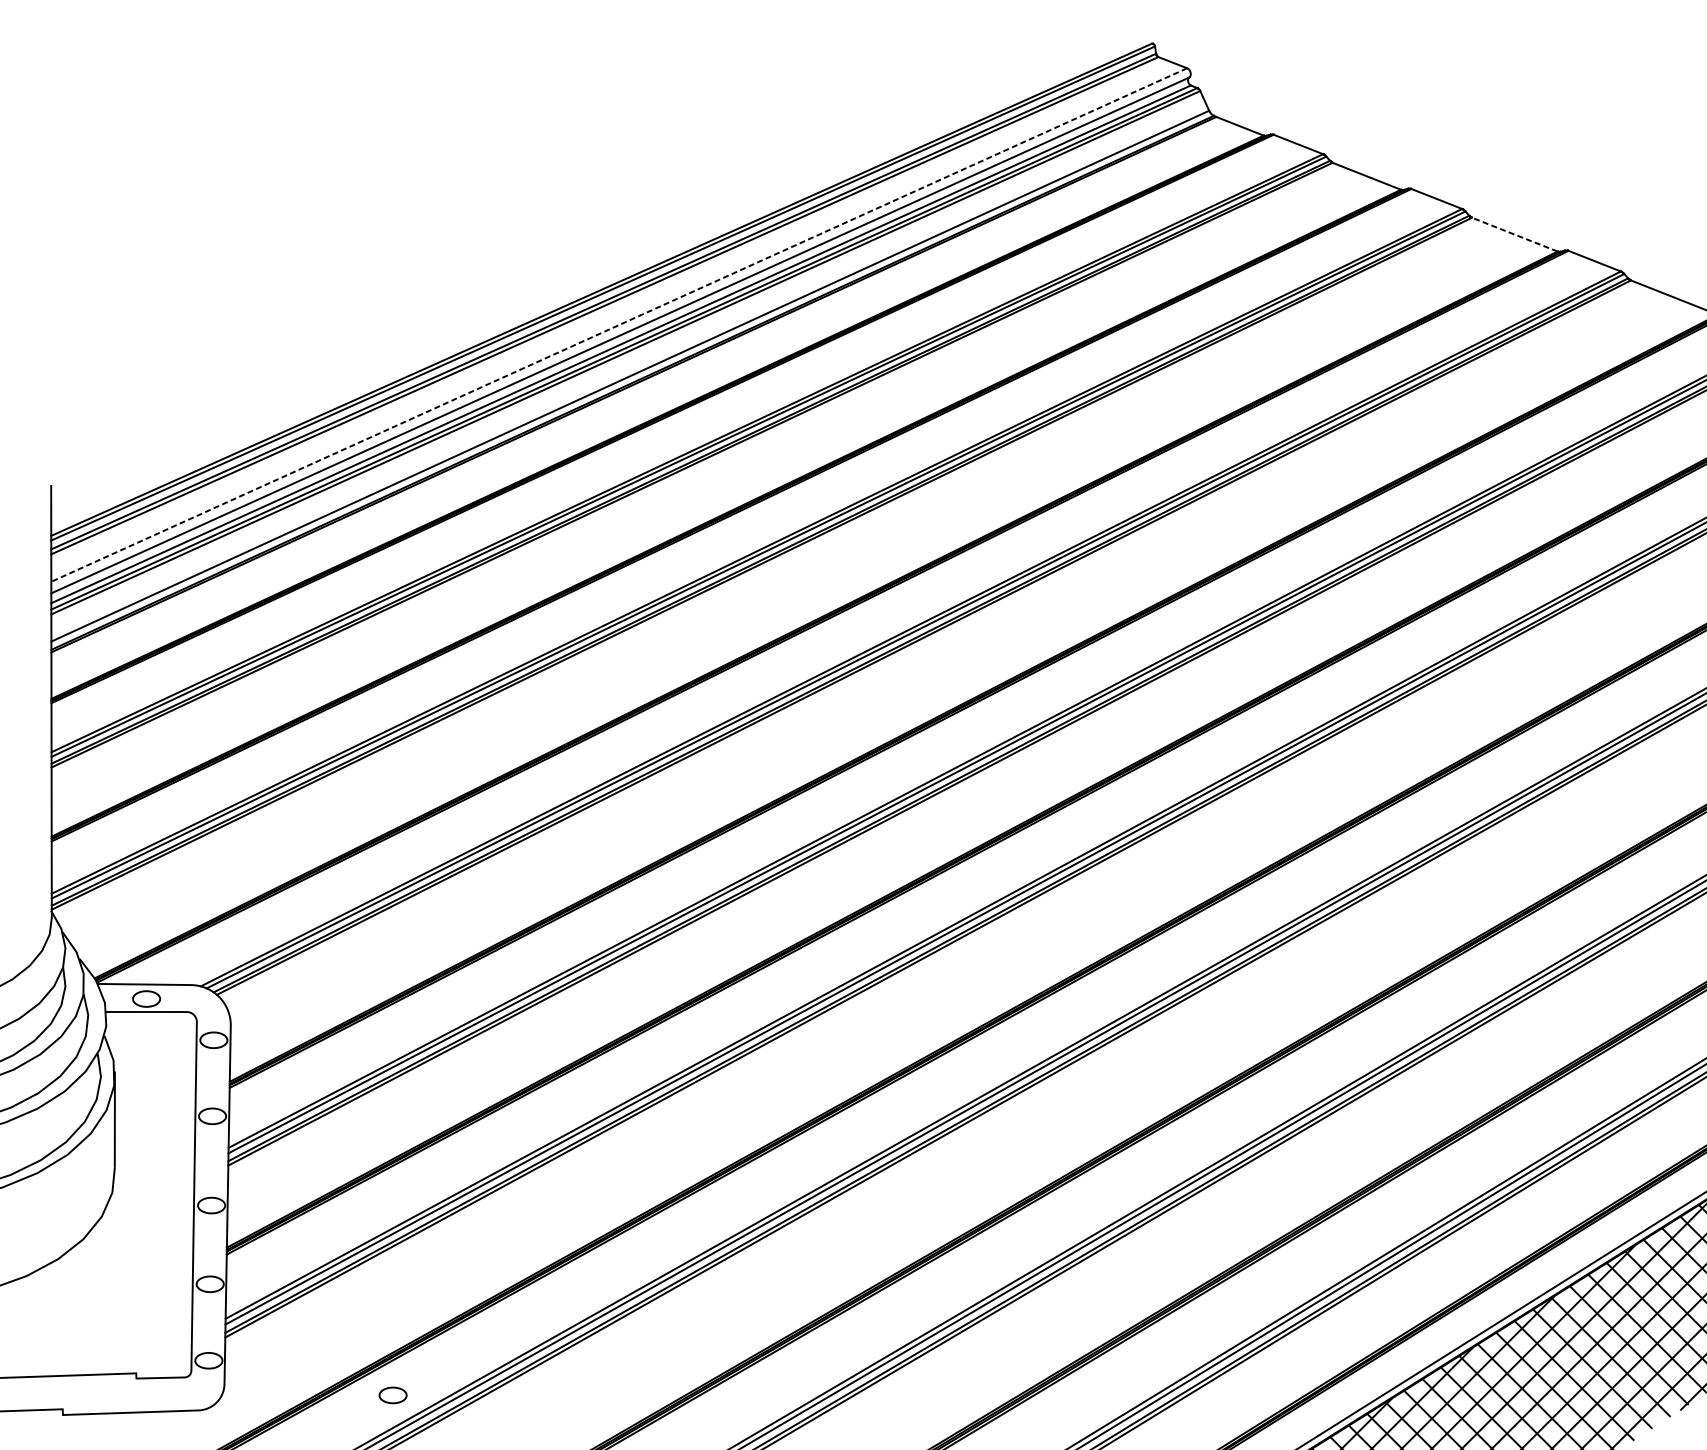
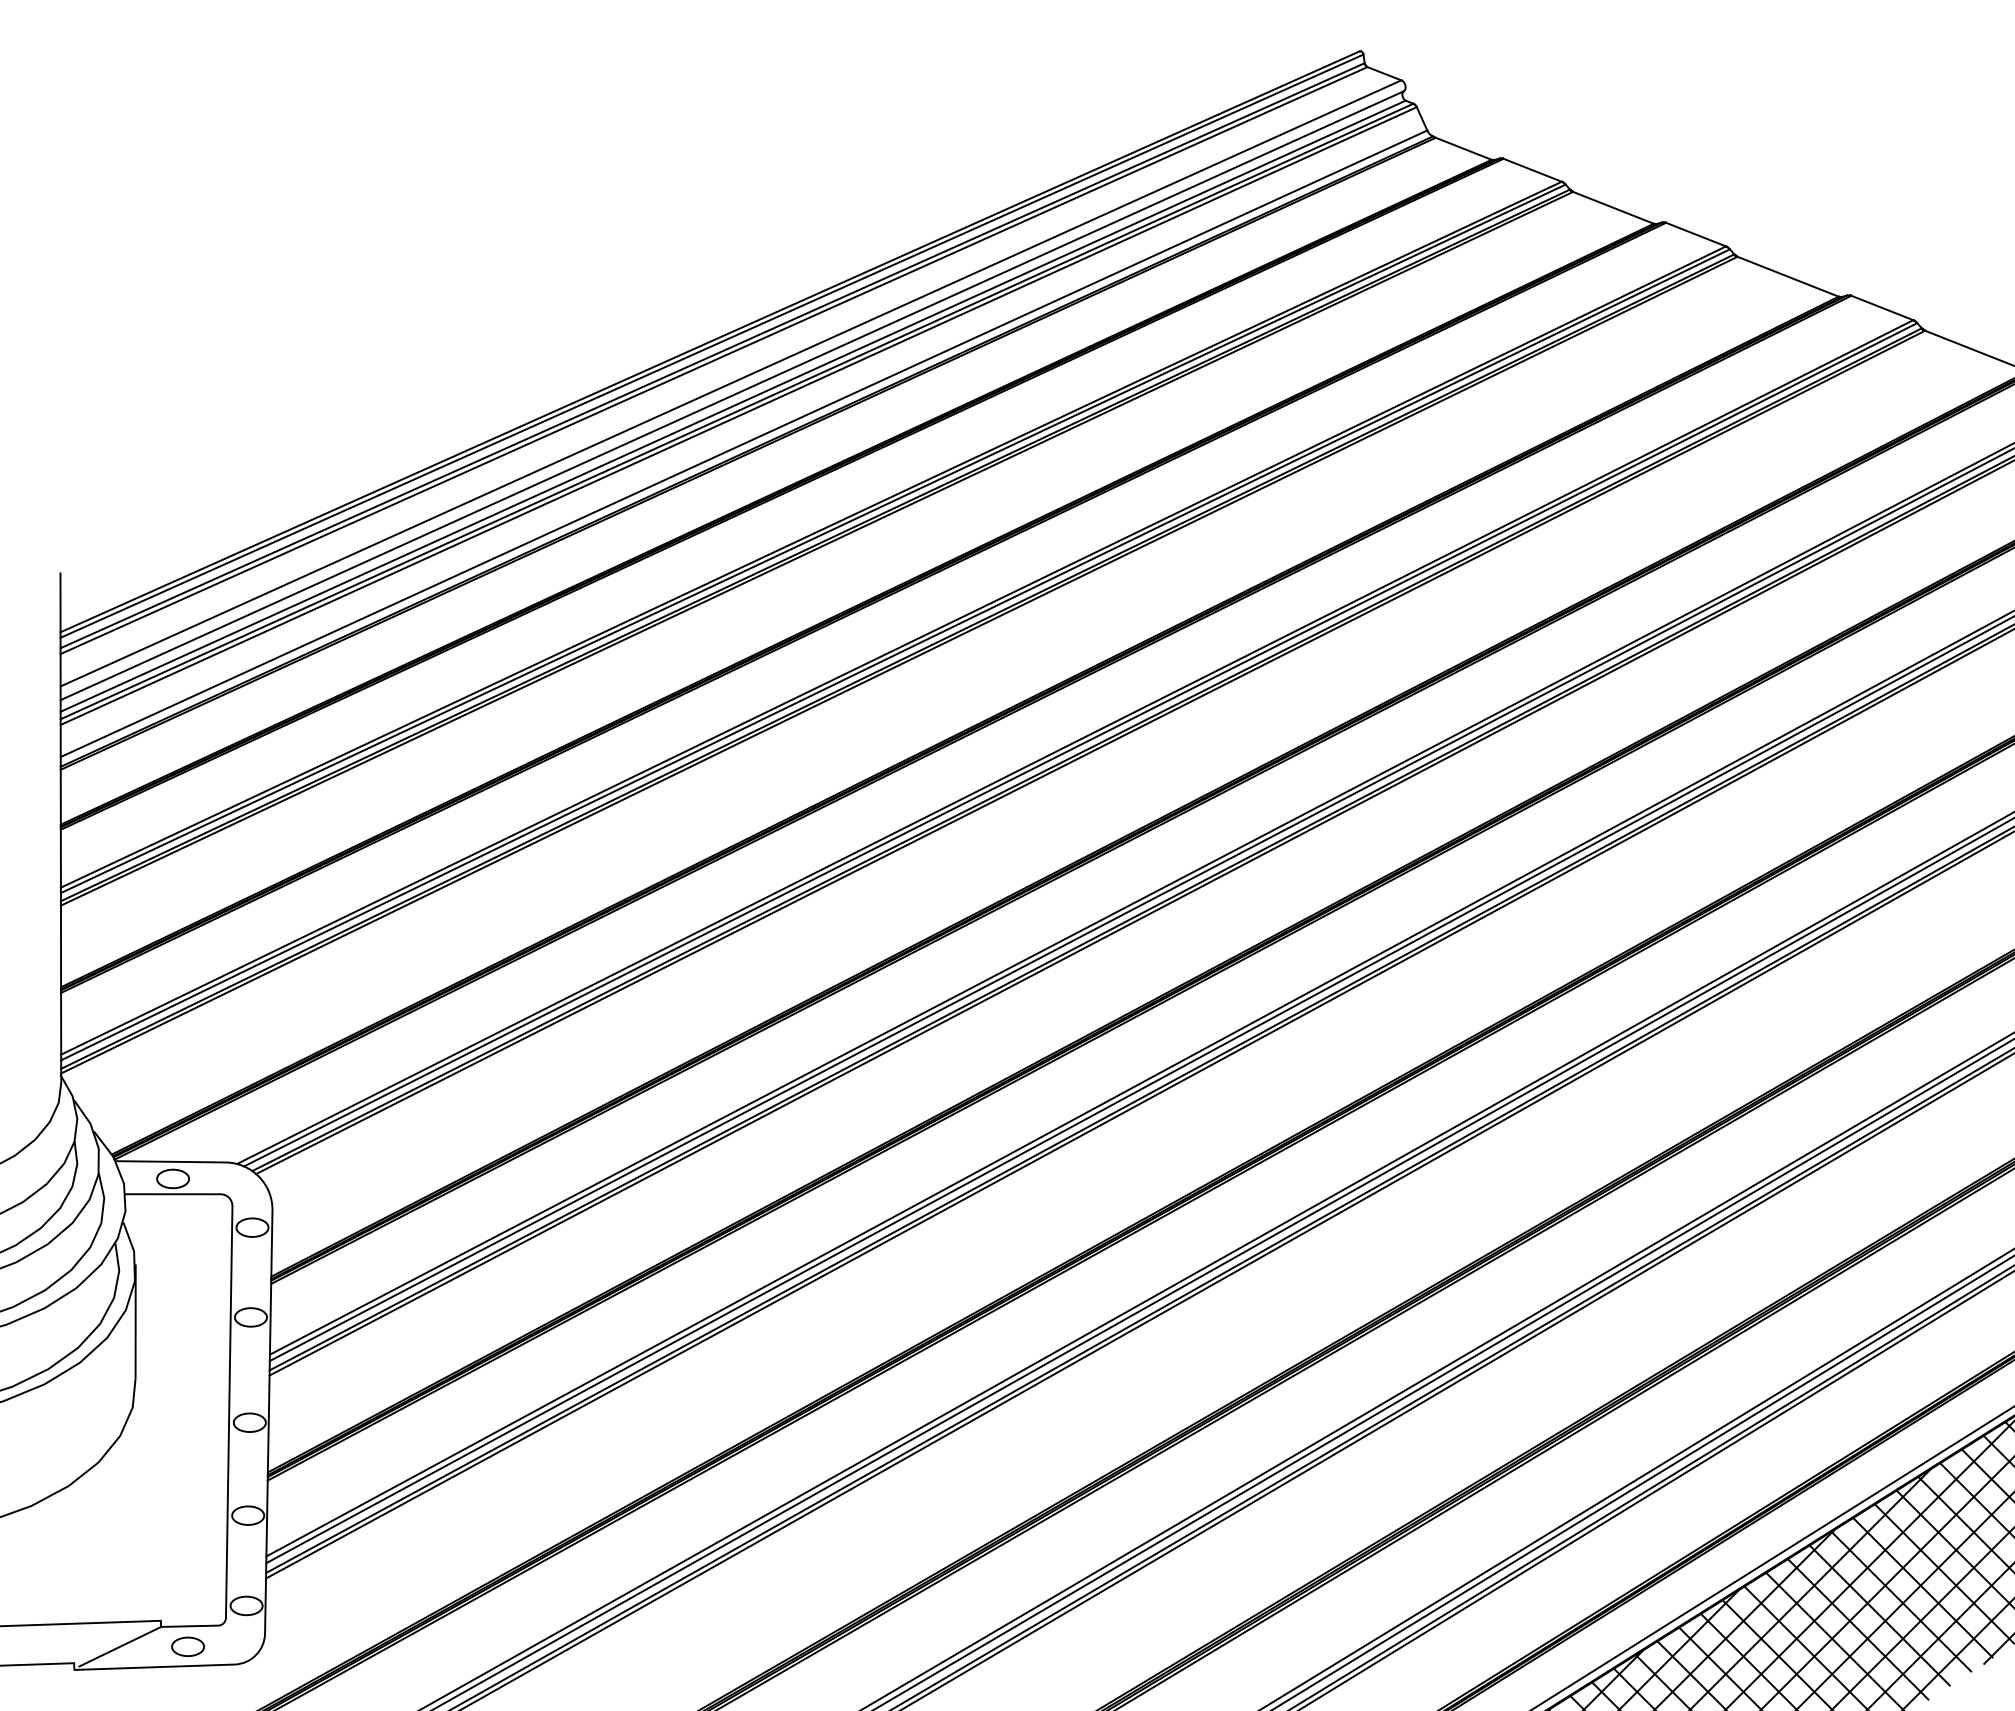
line: (1514, 234) -> (1787, 276), dashed -> solid
line: (619, 325) -> (731, 383), dashed -> solid
line: (102, 1395) -> (120, 1646), added
part: (392, 1395) -> (187, 1646), moved

